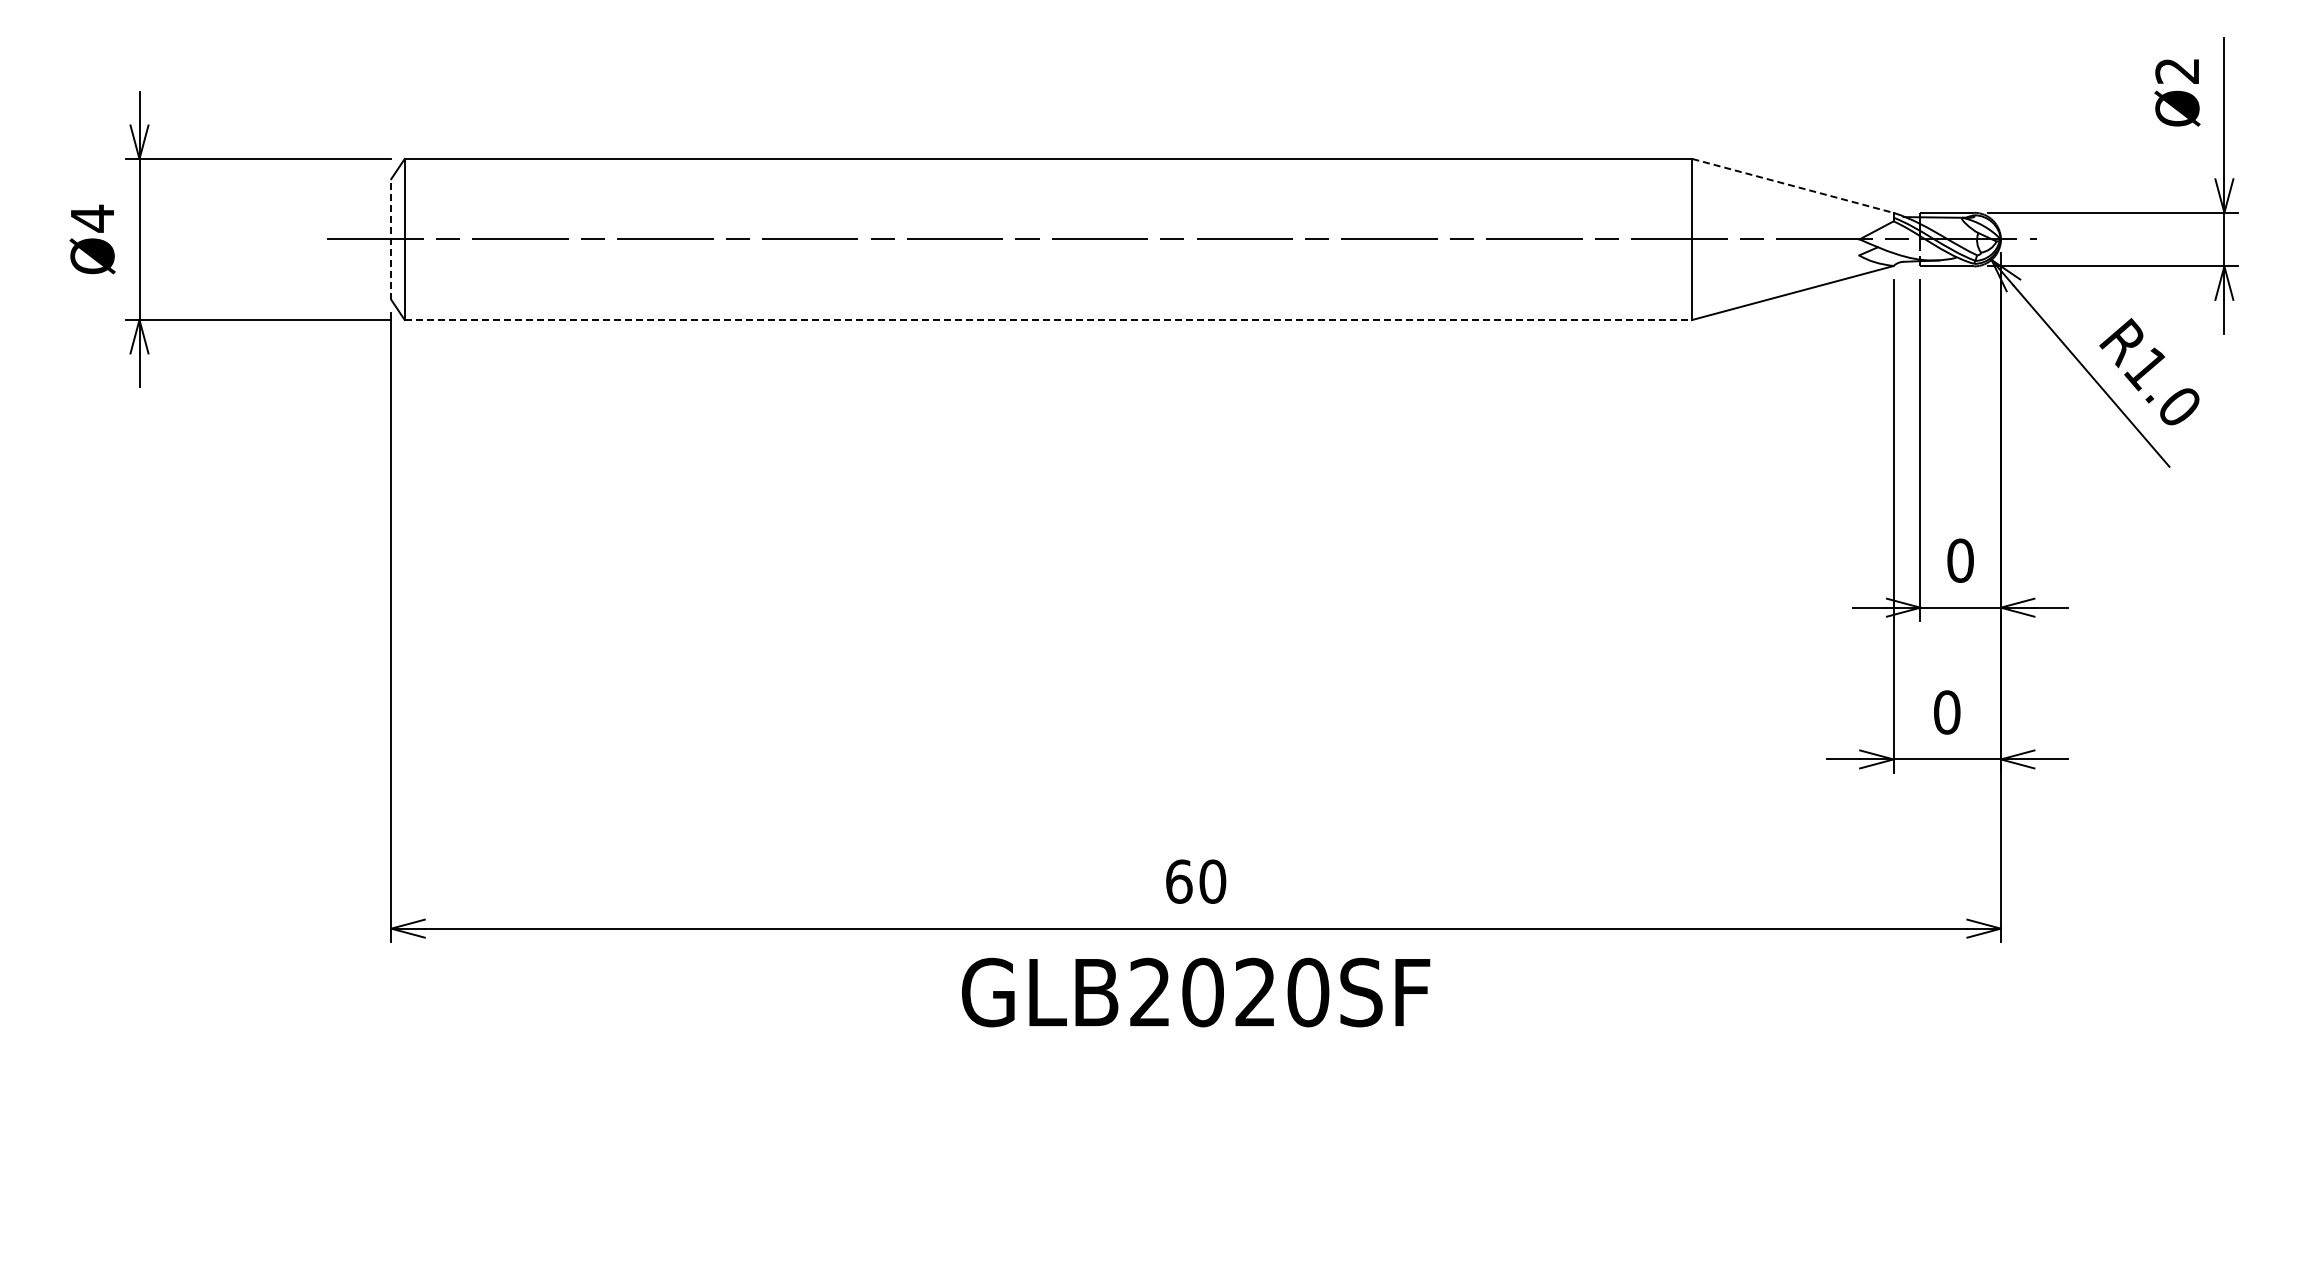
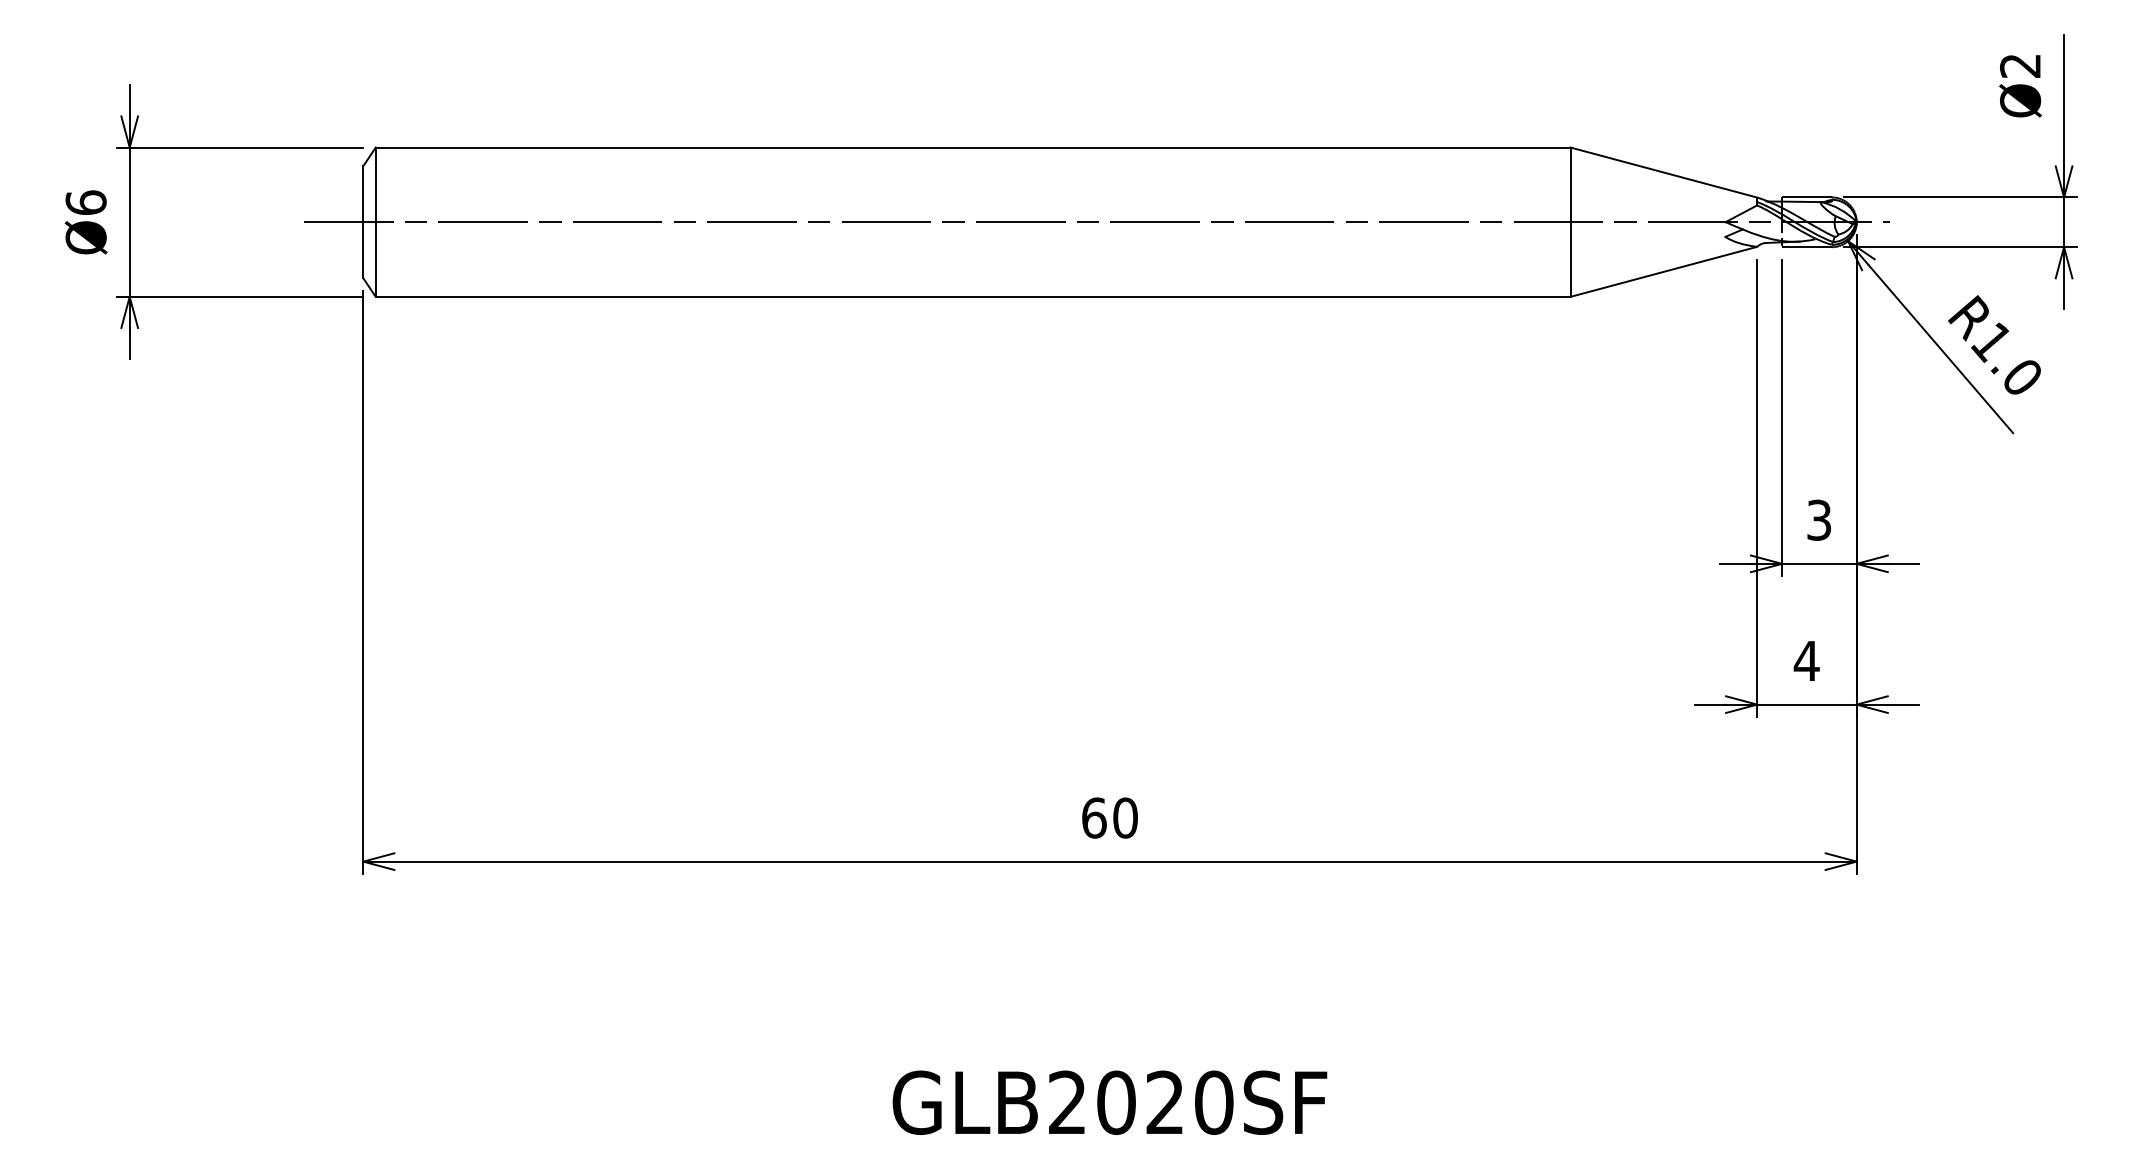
line: (1793, 186) -> (1664, 173), dashed -> solid
text: (92, 218) -> (86, 202), Ø4 -> Ø6
line: (391, 238) -> (363, 221), dashed -> solid
line: (1048, 319) -> (973, 296), dashed -> solid
text: (1960, 560) -> (1819, 520), 0 -> 3
text: (1947, 712) -> (1807, 661), 0 -> 4
text: (1196, 992) -> (1110, 1102), moved

